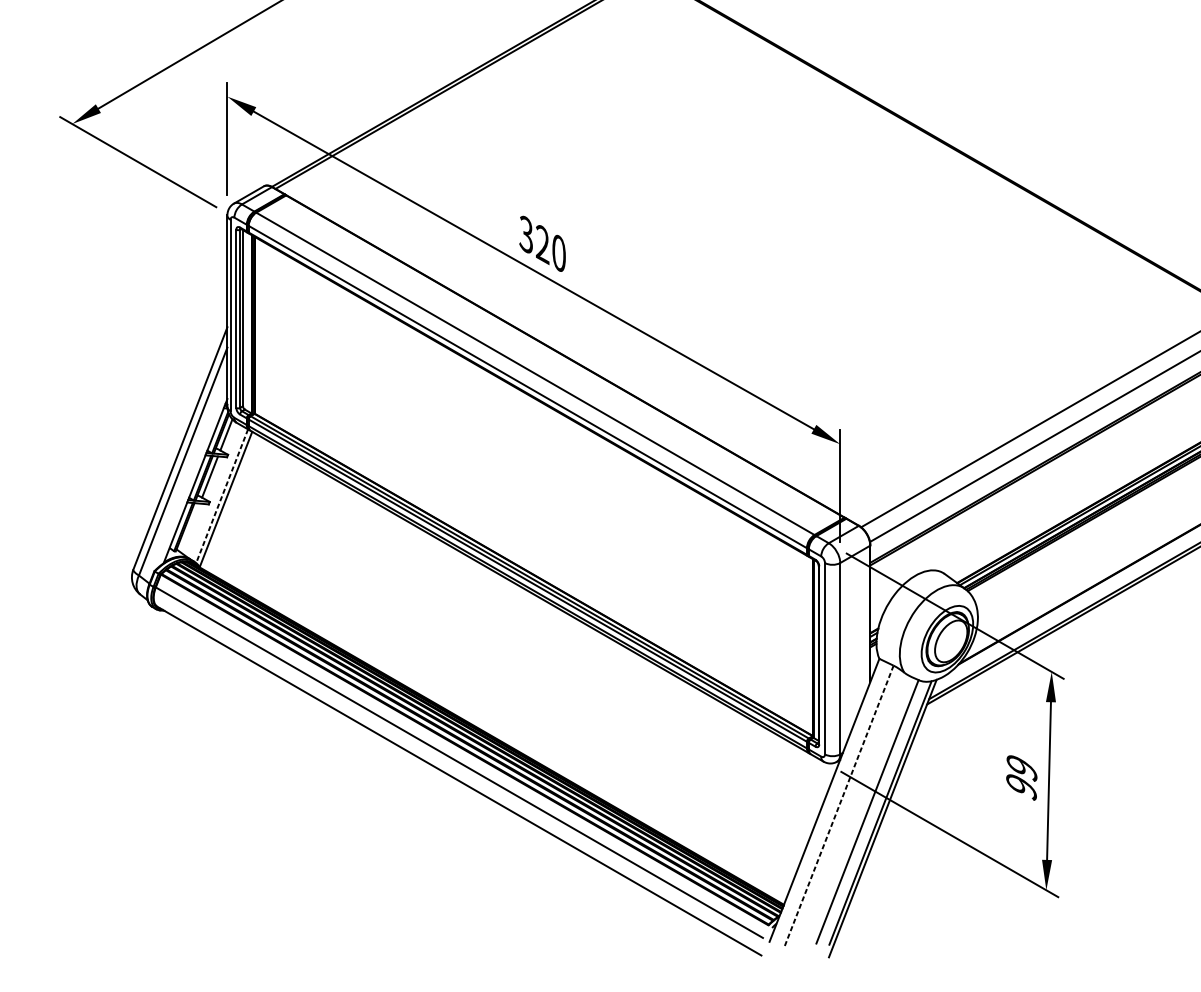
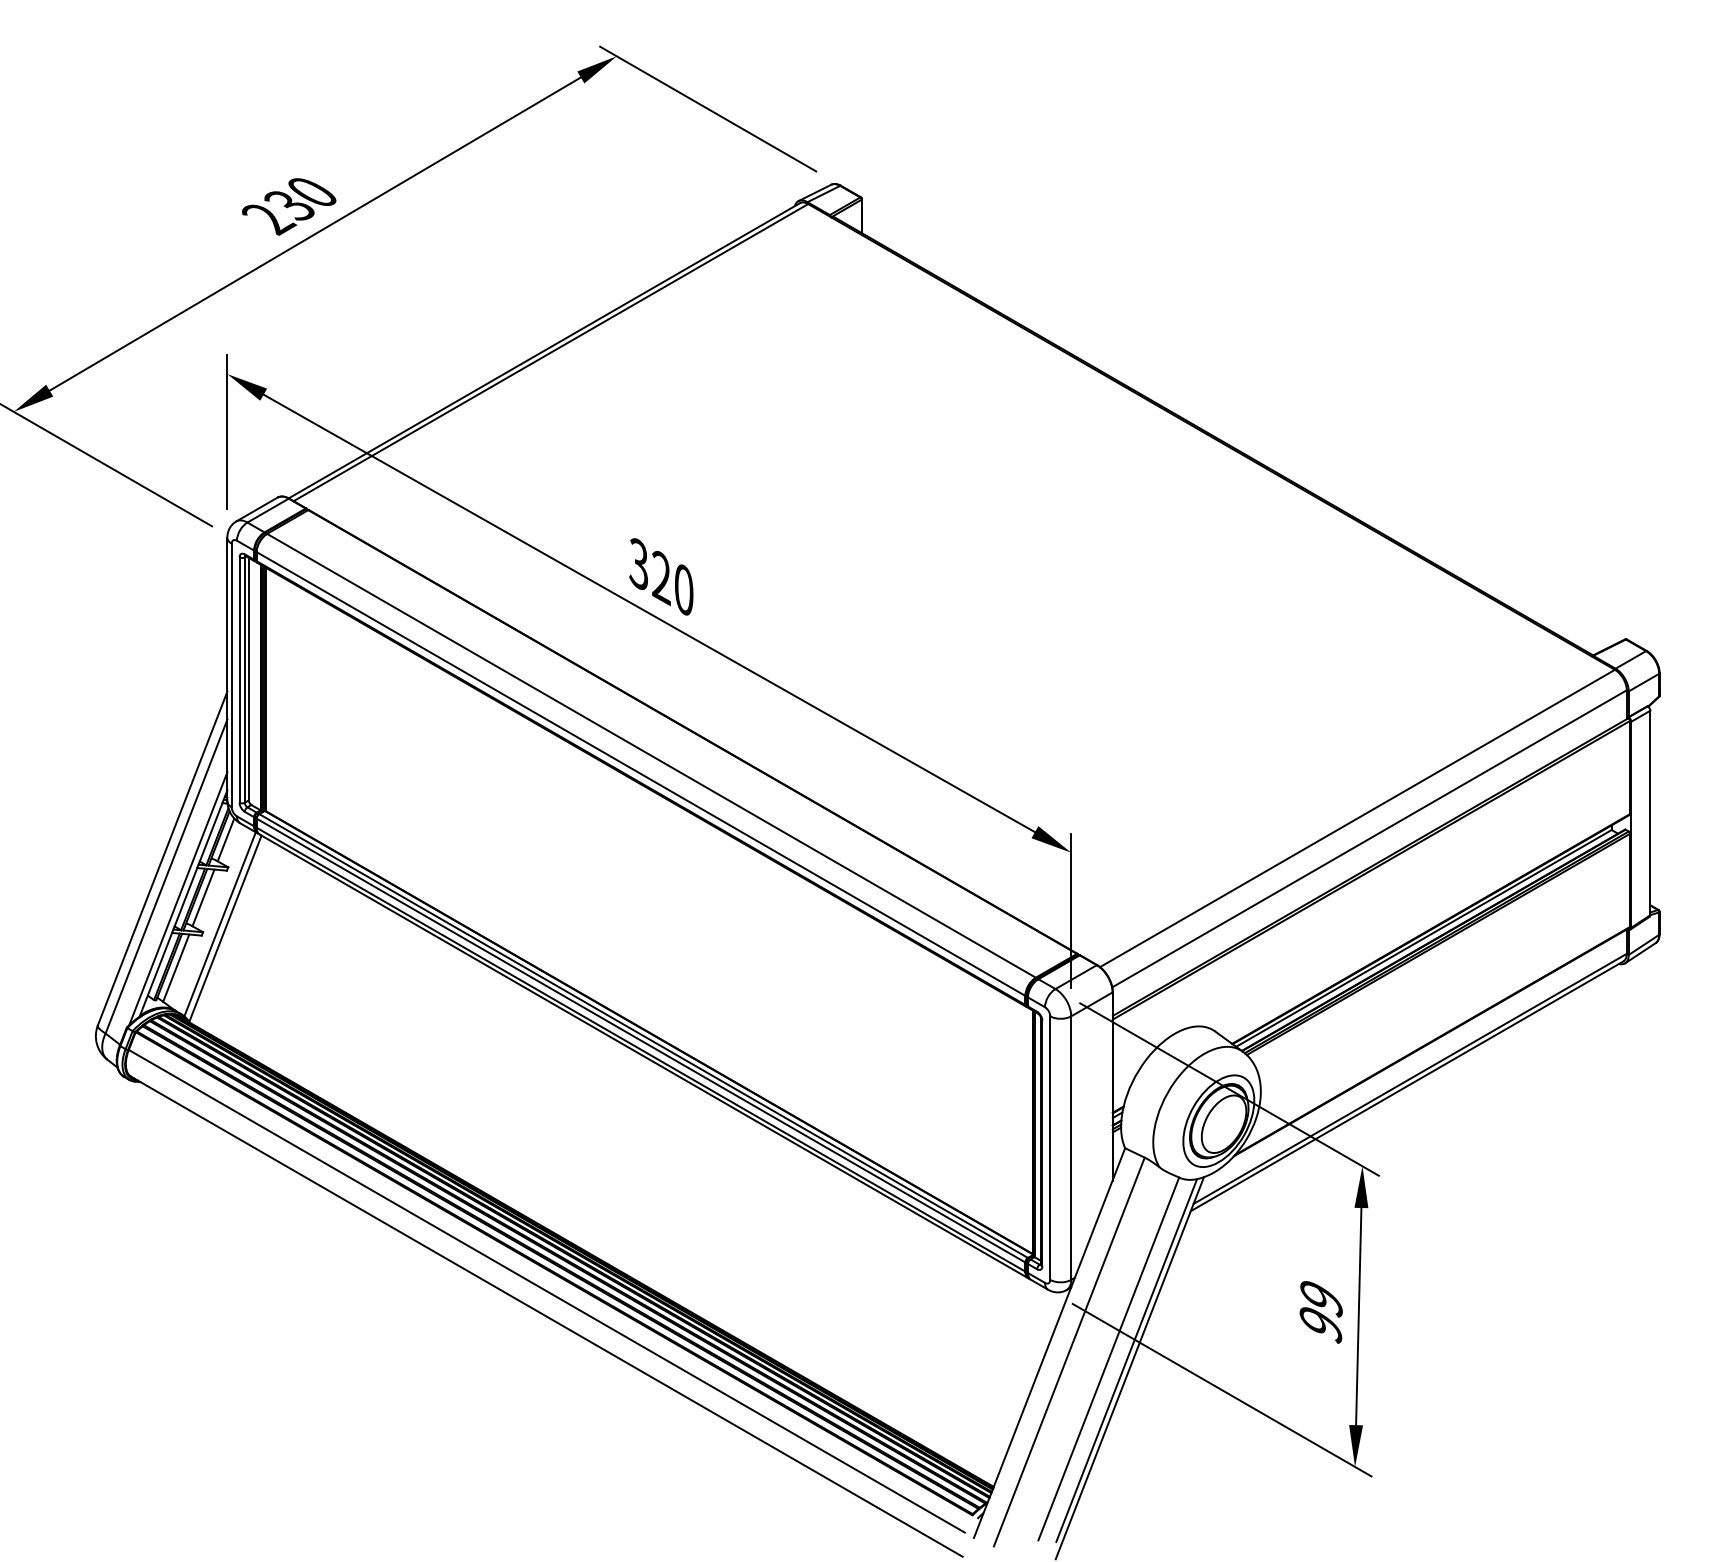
line: (191, 477) -> (178, 898), added
line: (222, 496) -> (220, 924), dashed -> solid
line: (190, 527) -> (176, 967), added
line: (838, 807) -> (1069, 1352), dashed -> solid

